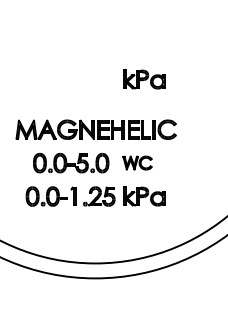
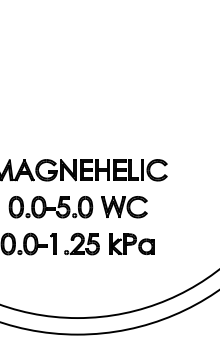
part: (144, 79) -> (131, 114), removed
part: (137, 162) -> (124, 206), size x1.43

